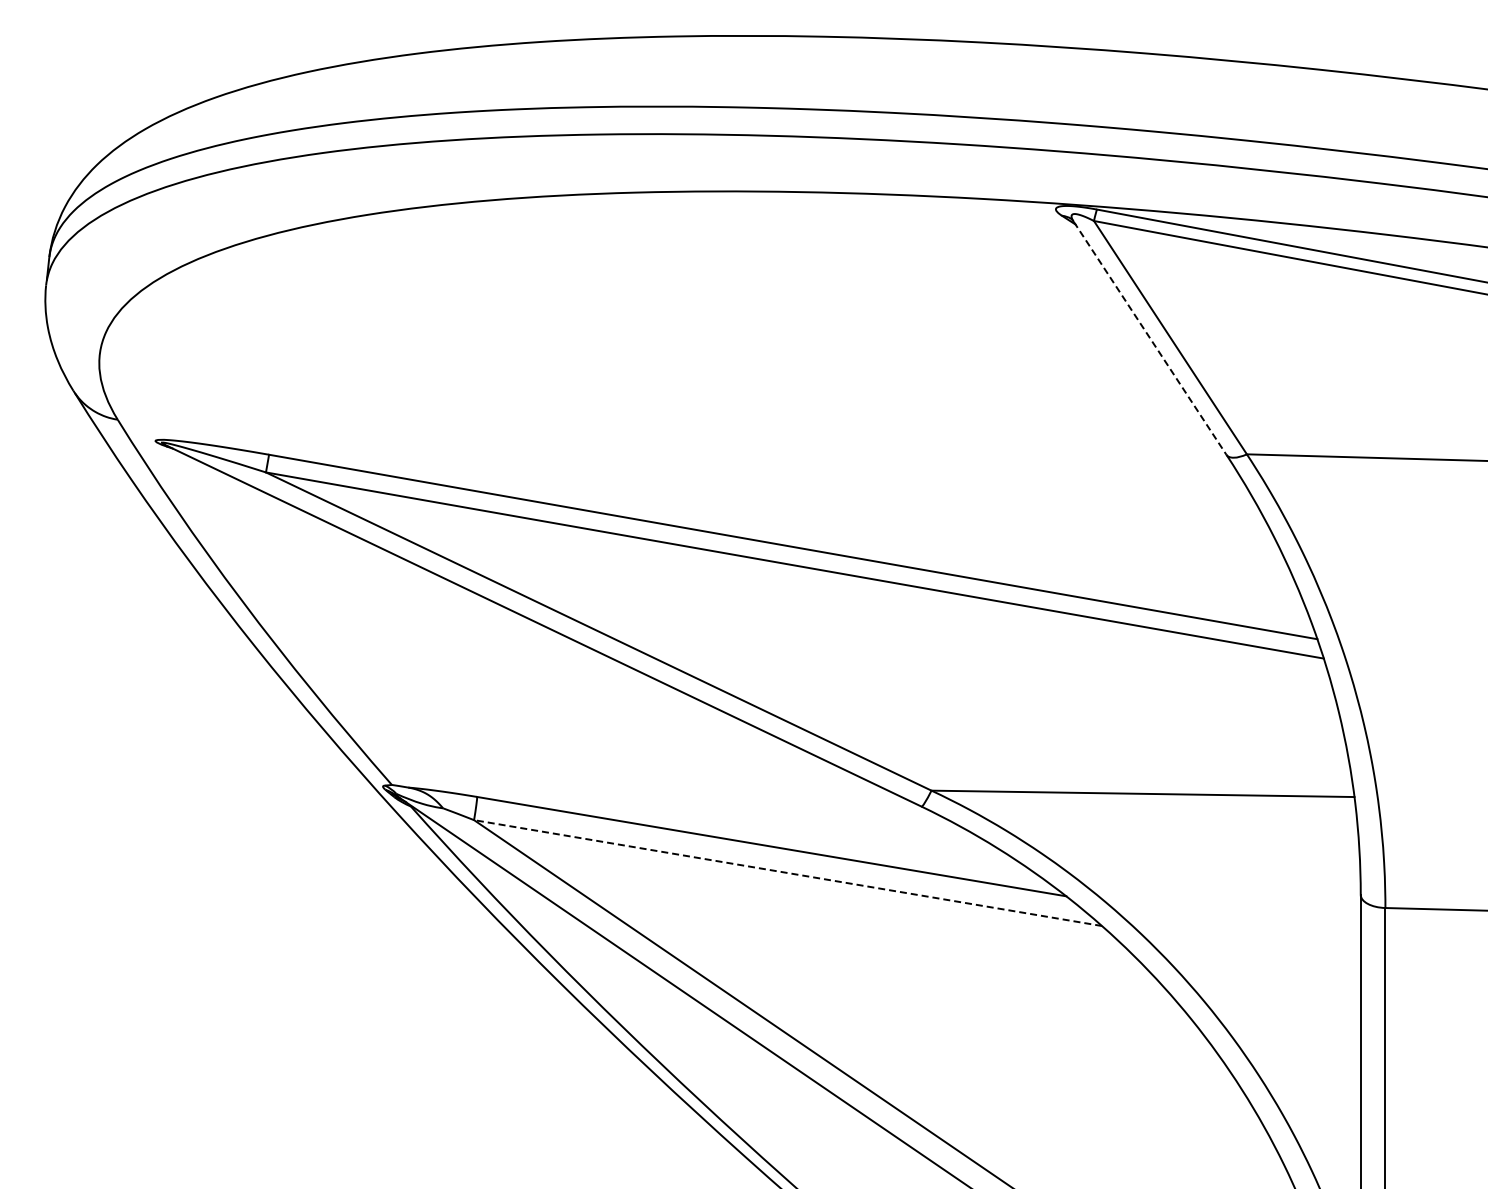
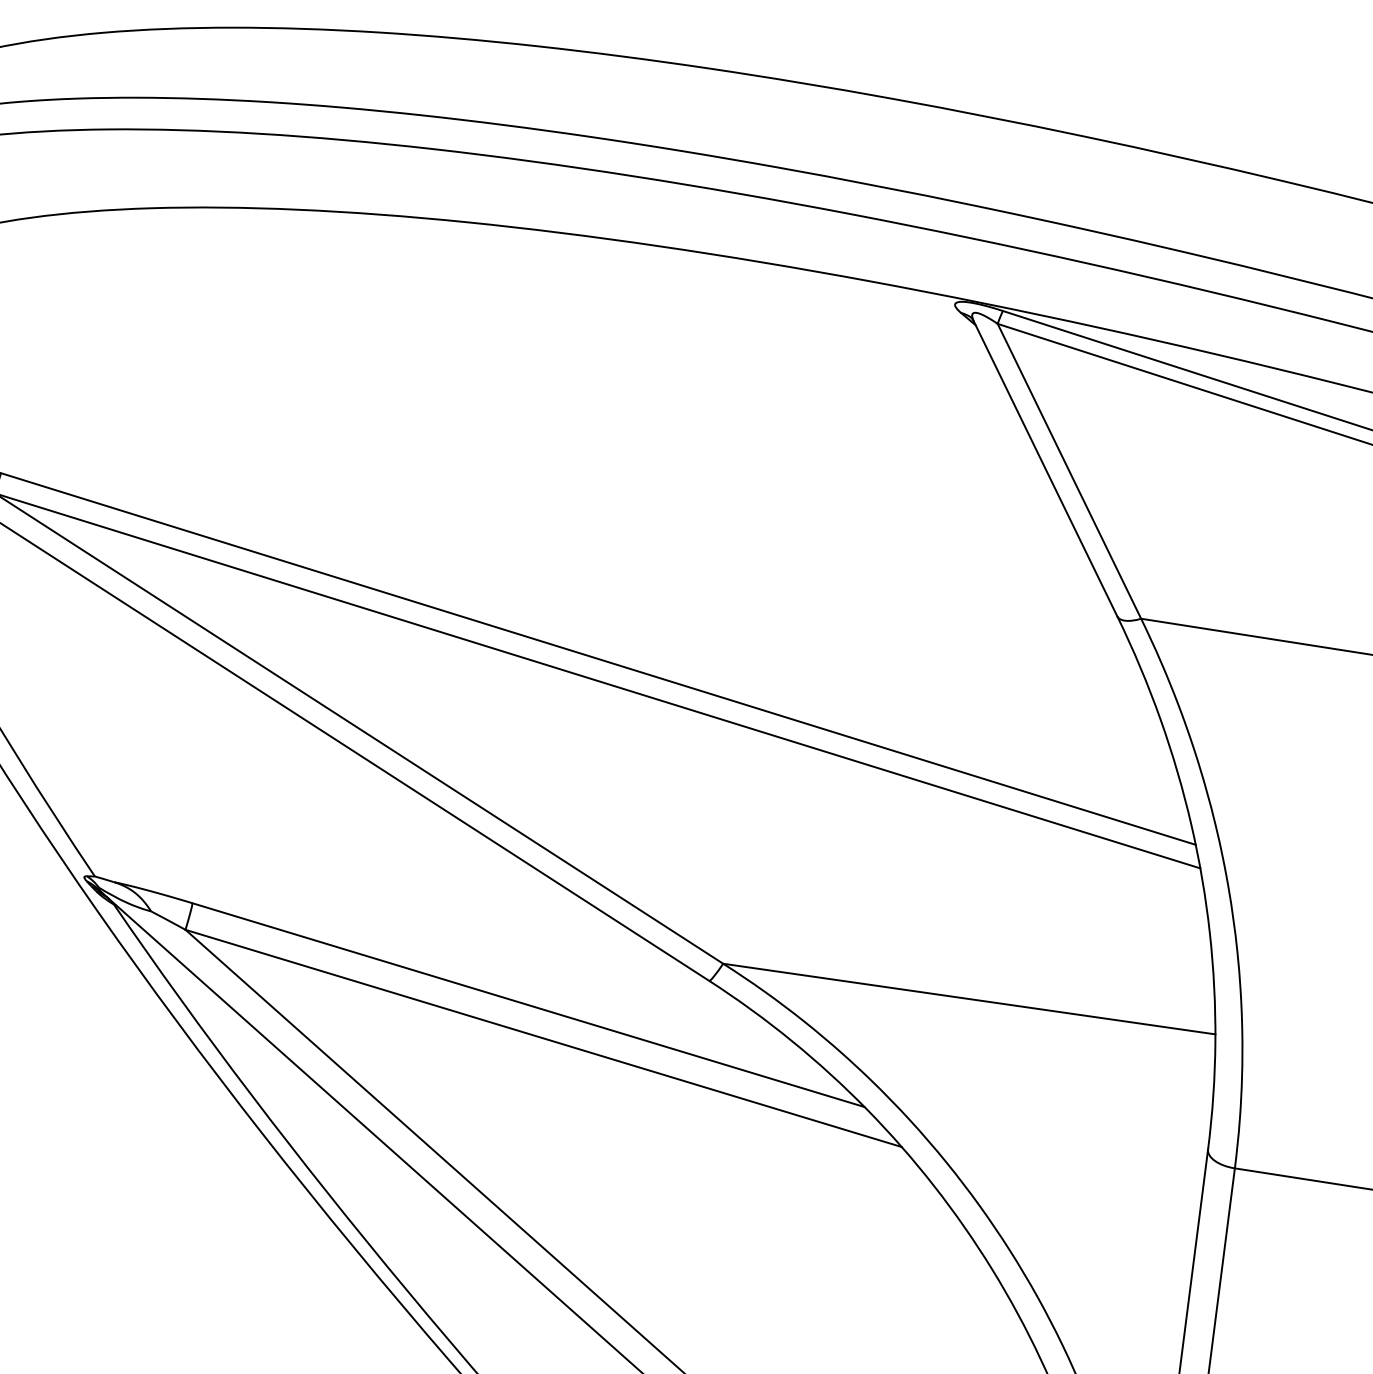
line: (1150, 338) -> (1046, 469), dashed -> solid
line: (787, 873) -> (542, 1038), dashed -> solid

